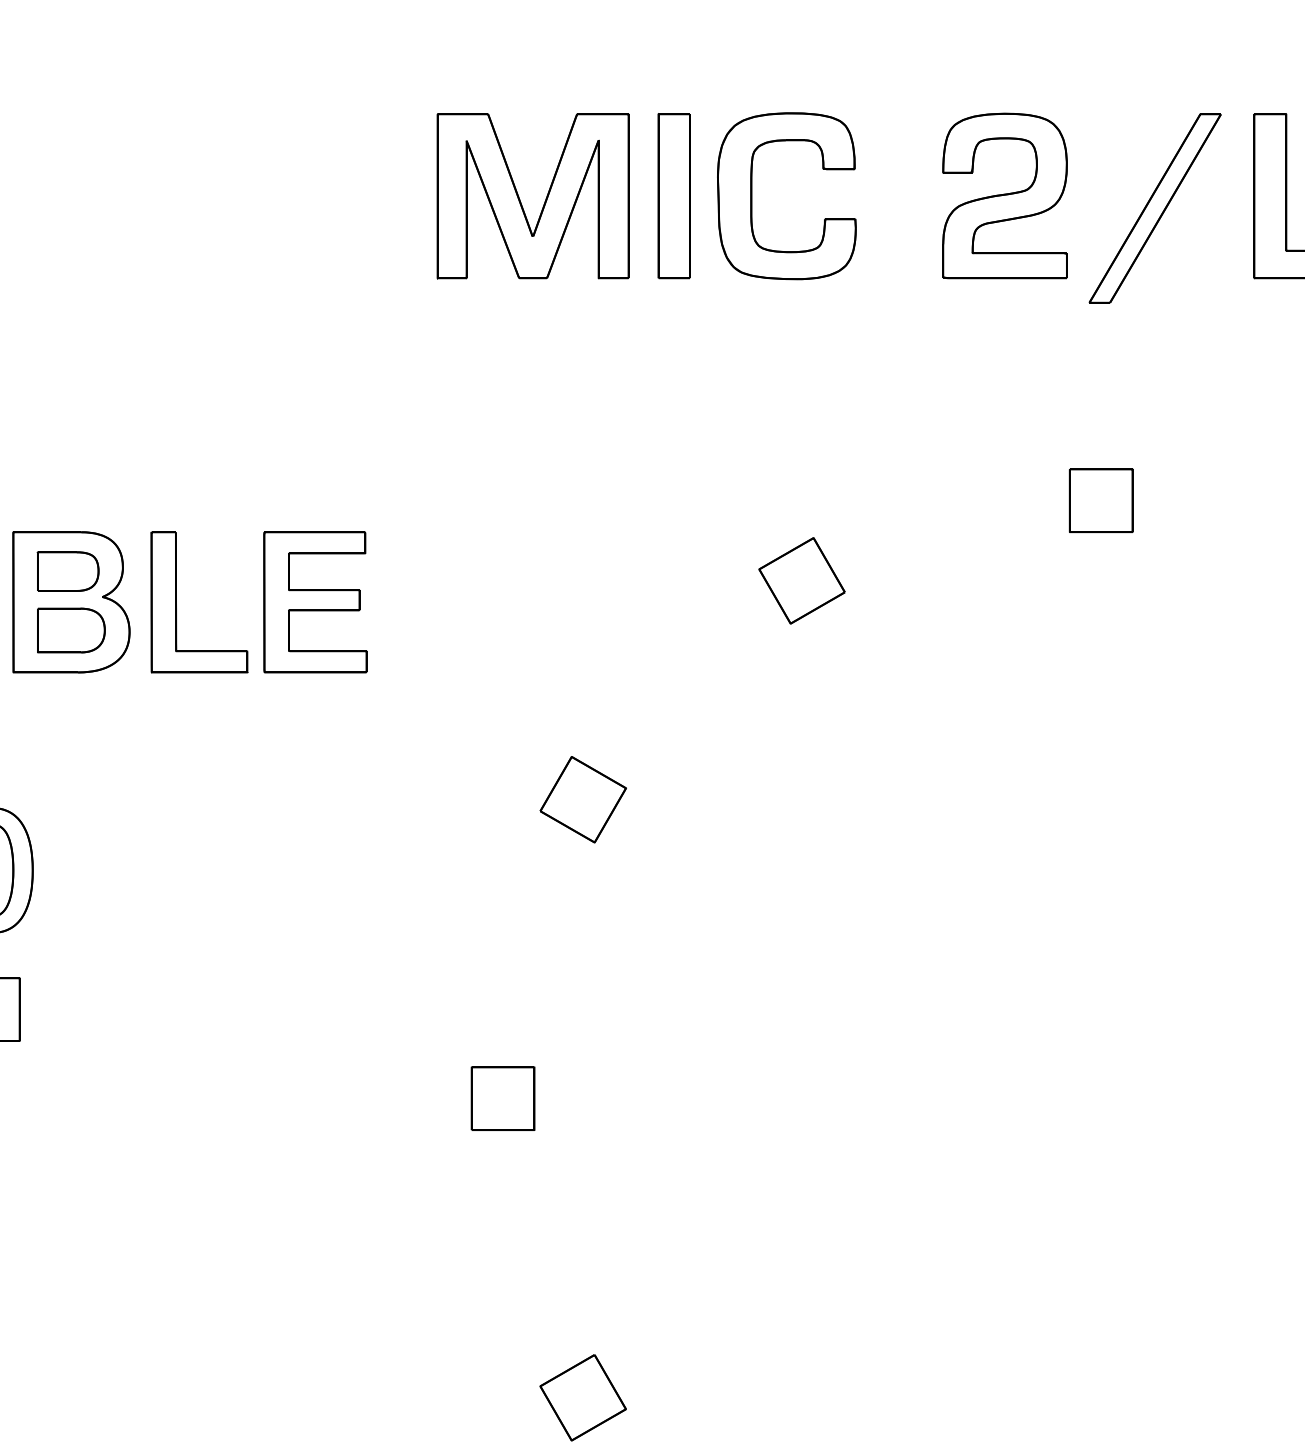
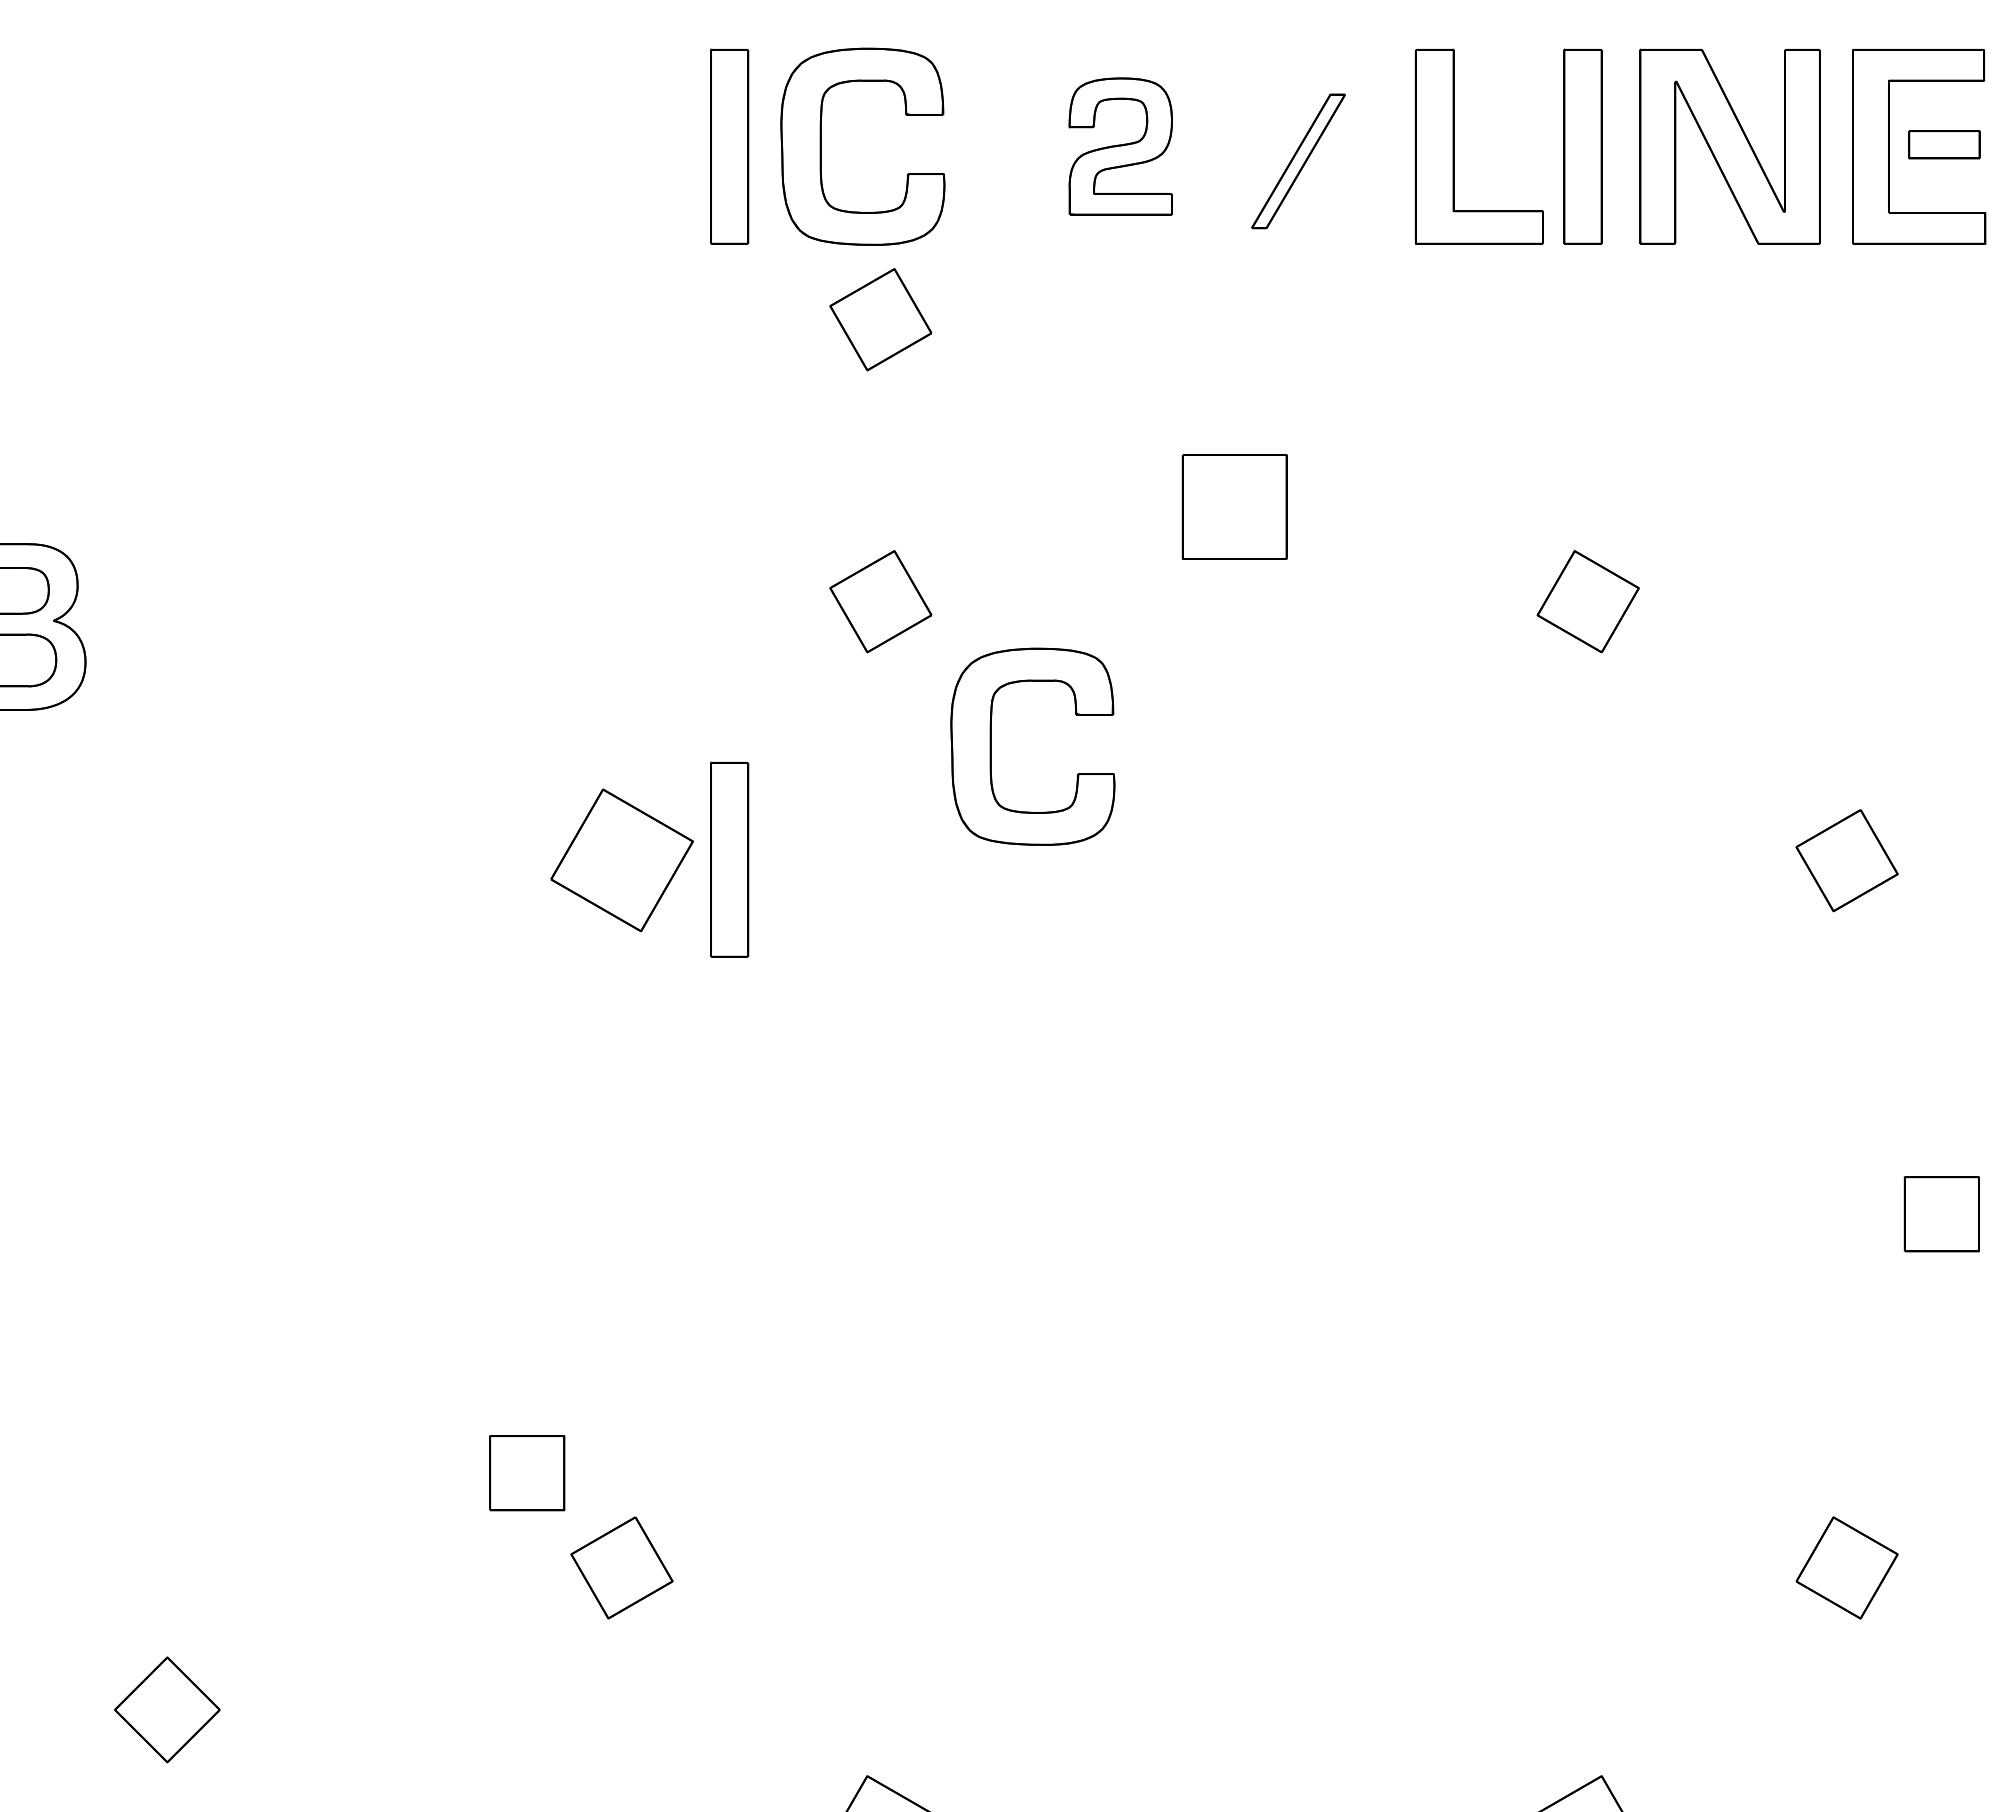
part: (1004, 195) -> (1120, 146), size x0.7
part: (544, 201) -> (576, 152), removed
part: (1155, 208) -> (1298, 161), size x0.6
part: (801, 342) -> (880, 319), added
part: (1101, 500) -> (1234, 506), size x1.4
part: (176, 601) -> (141, 626), removed
part: (314, 601) -> (304, 626), removed
part: (895, 703) -> (991, 746), added
part: (674, 798) -> (729, 859), added
part: (582, 799) -> (621, 860), size x1.4
part: (503, 1098) -> (527, 1473), moved

